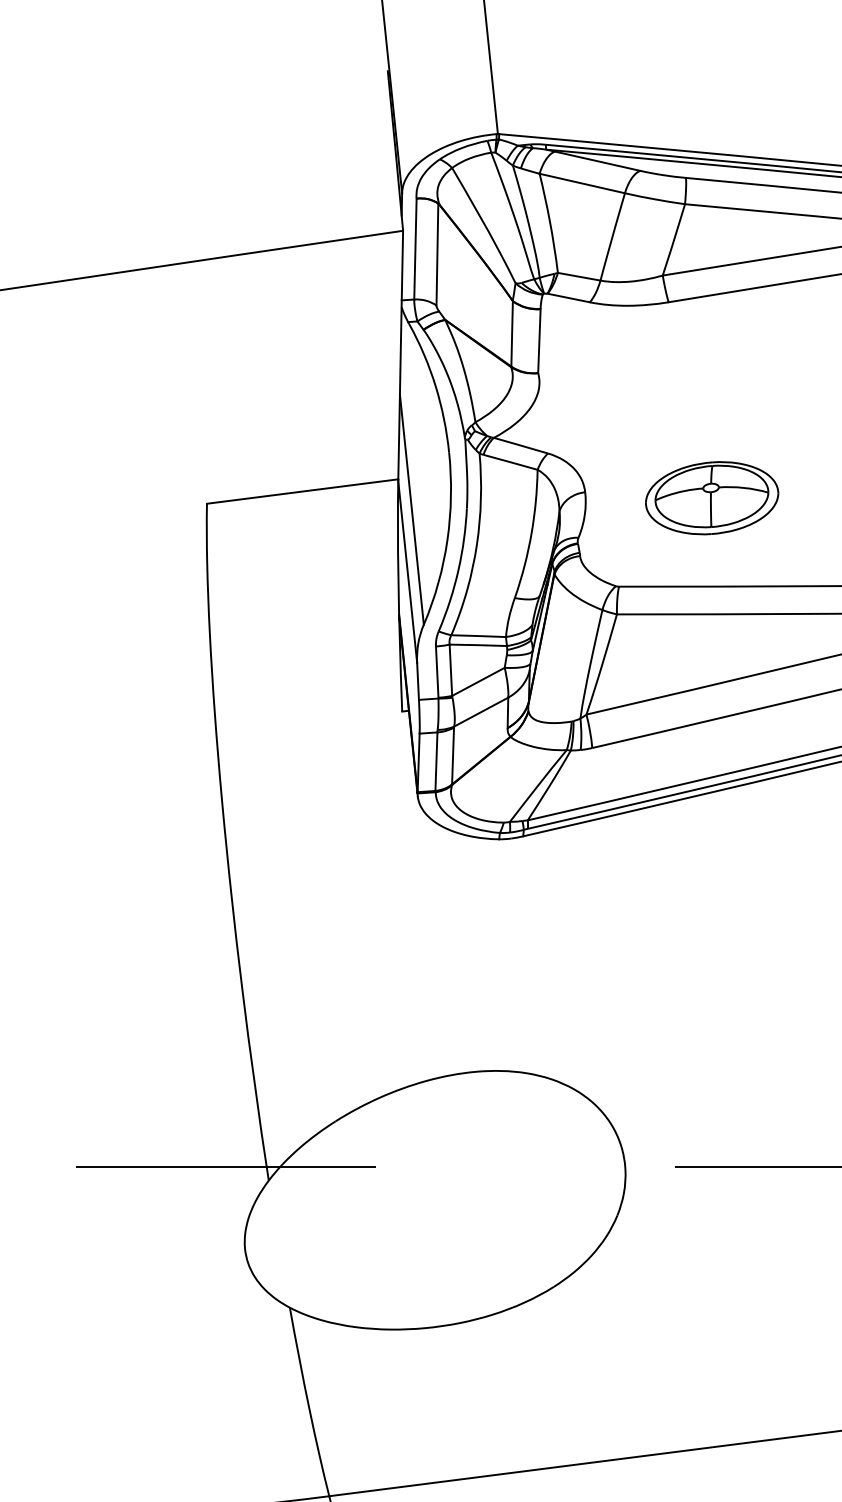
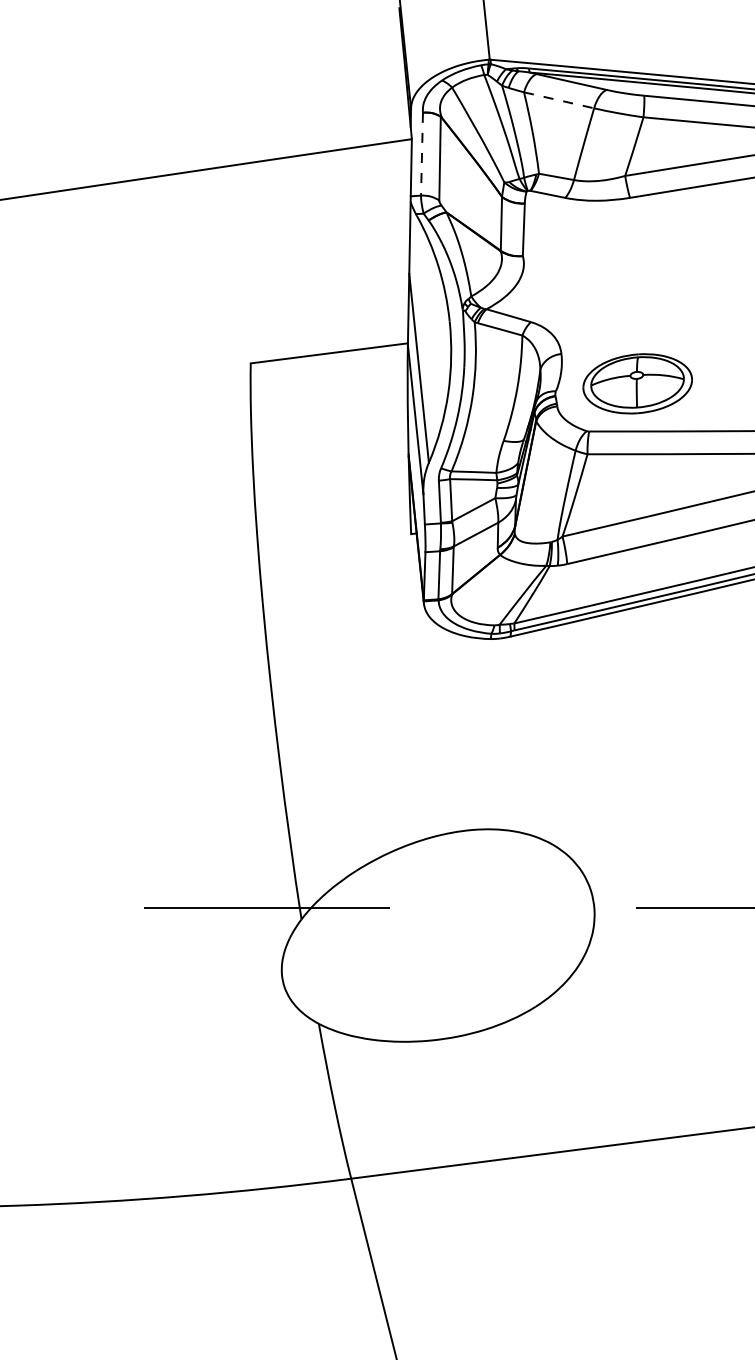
line: (582, 183) -> (559, 100), solid -> dashed
line: (416, 249) -> (422, 154), solid -> dashed
part: (711, 497) -> (637, 383), moved

